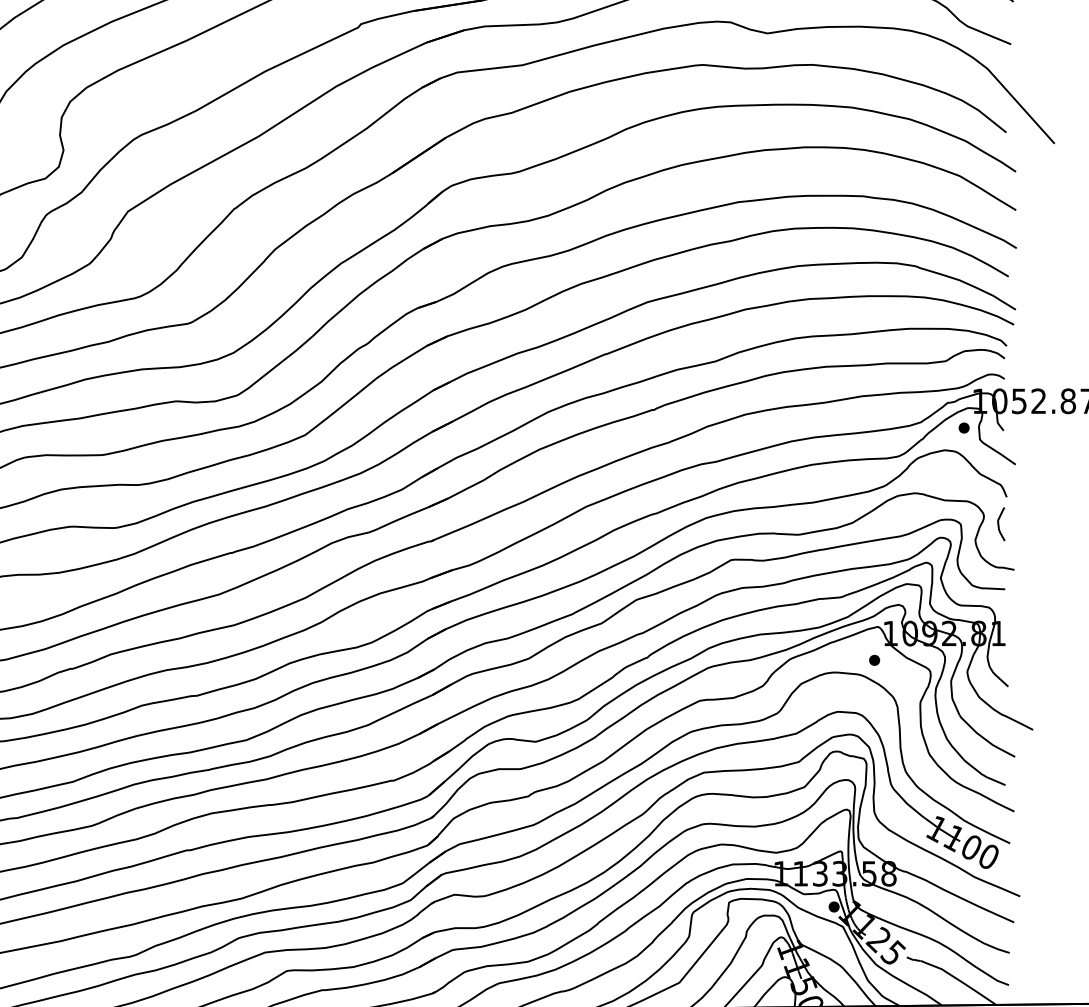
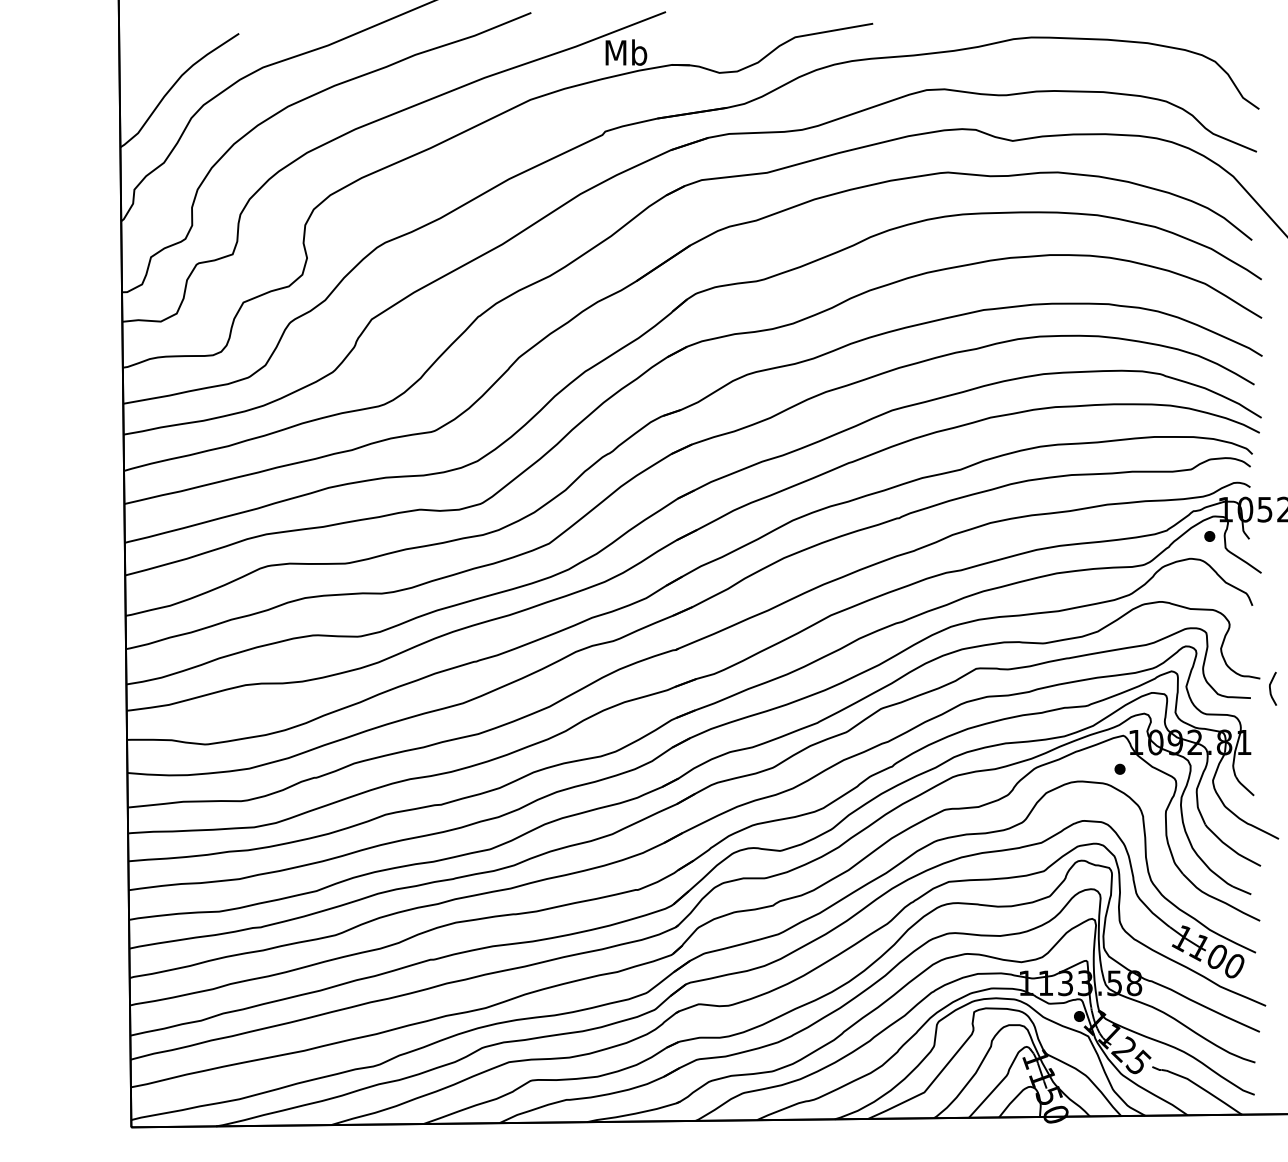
curve: (998, 523) -> (1270, 688), moved

